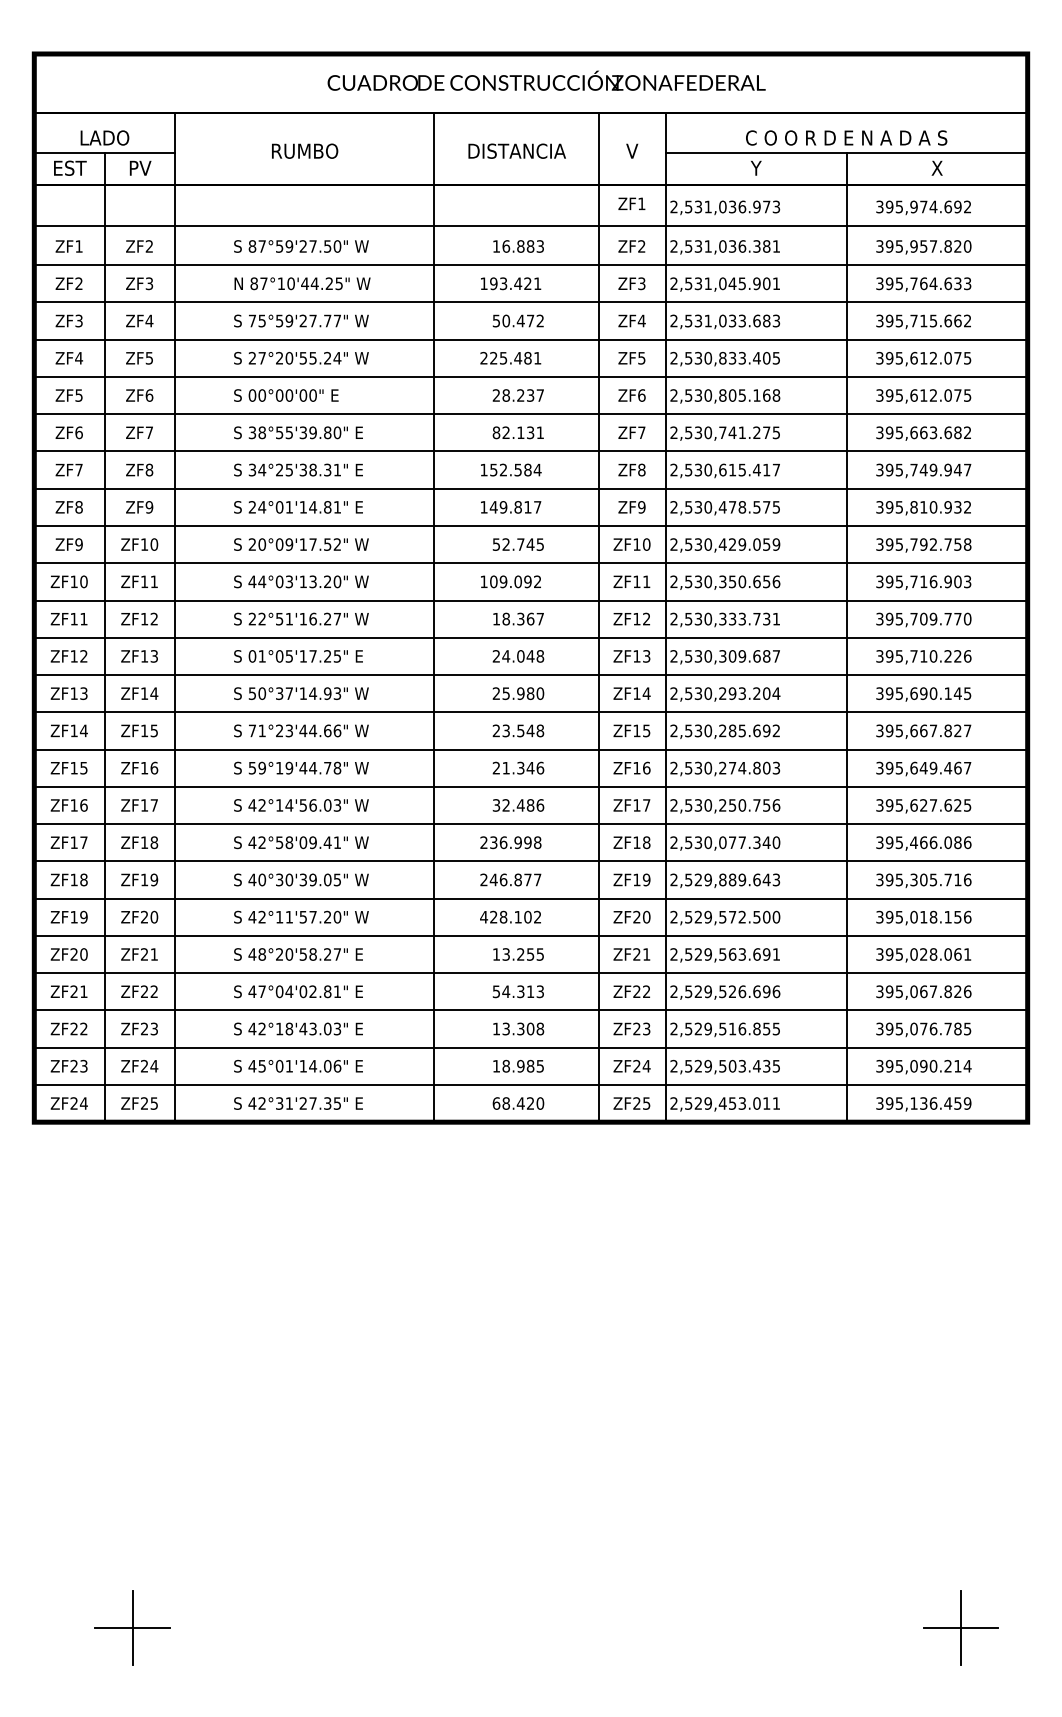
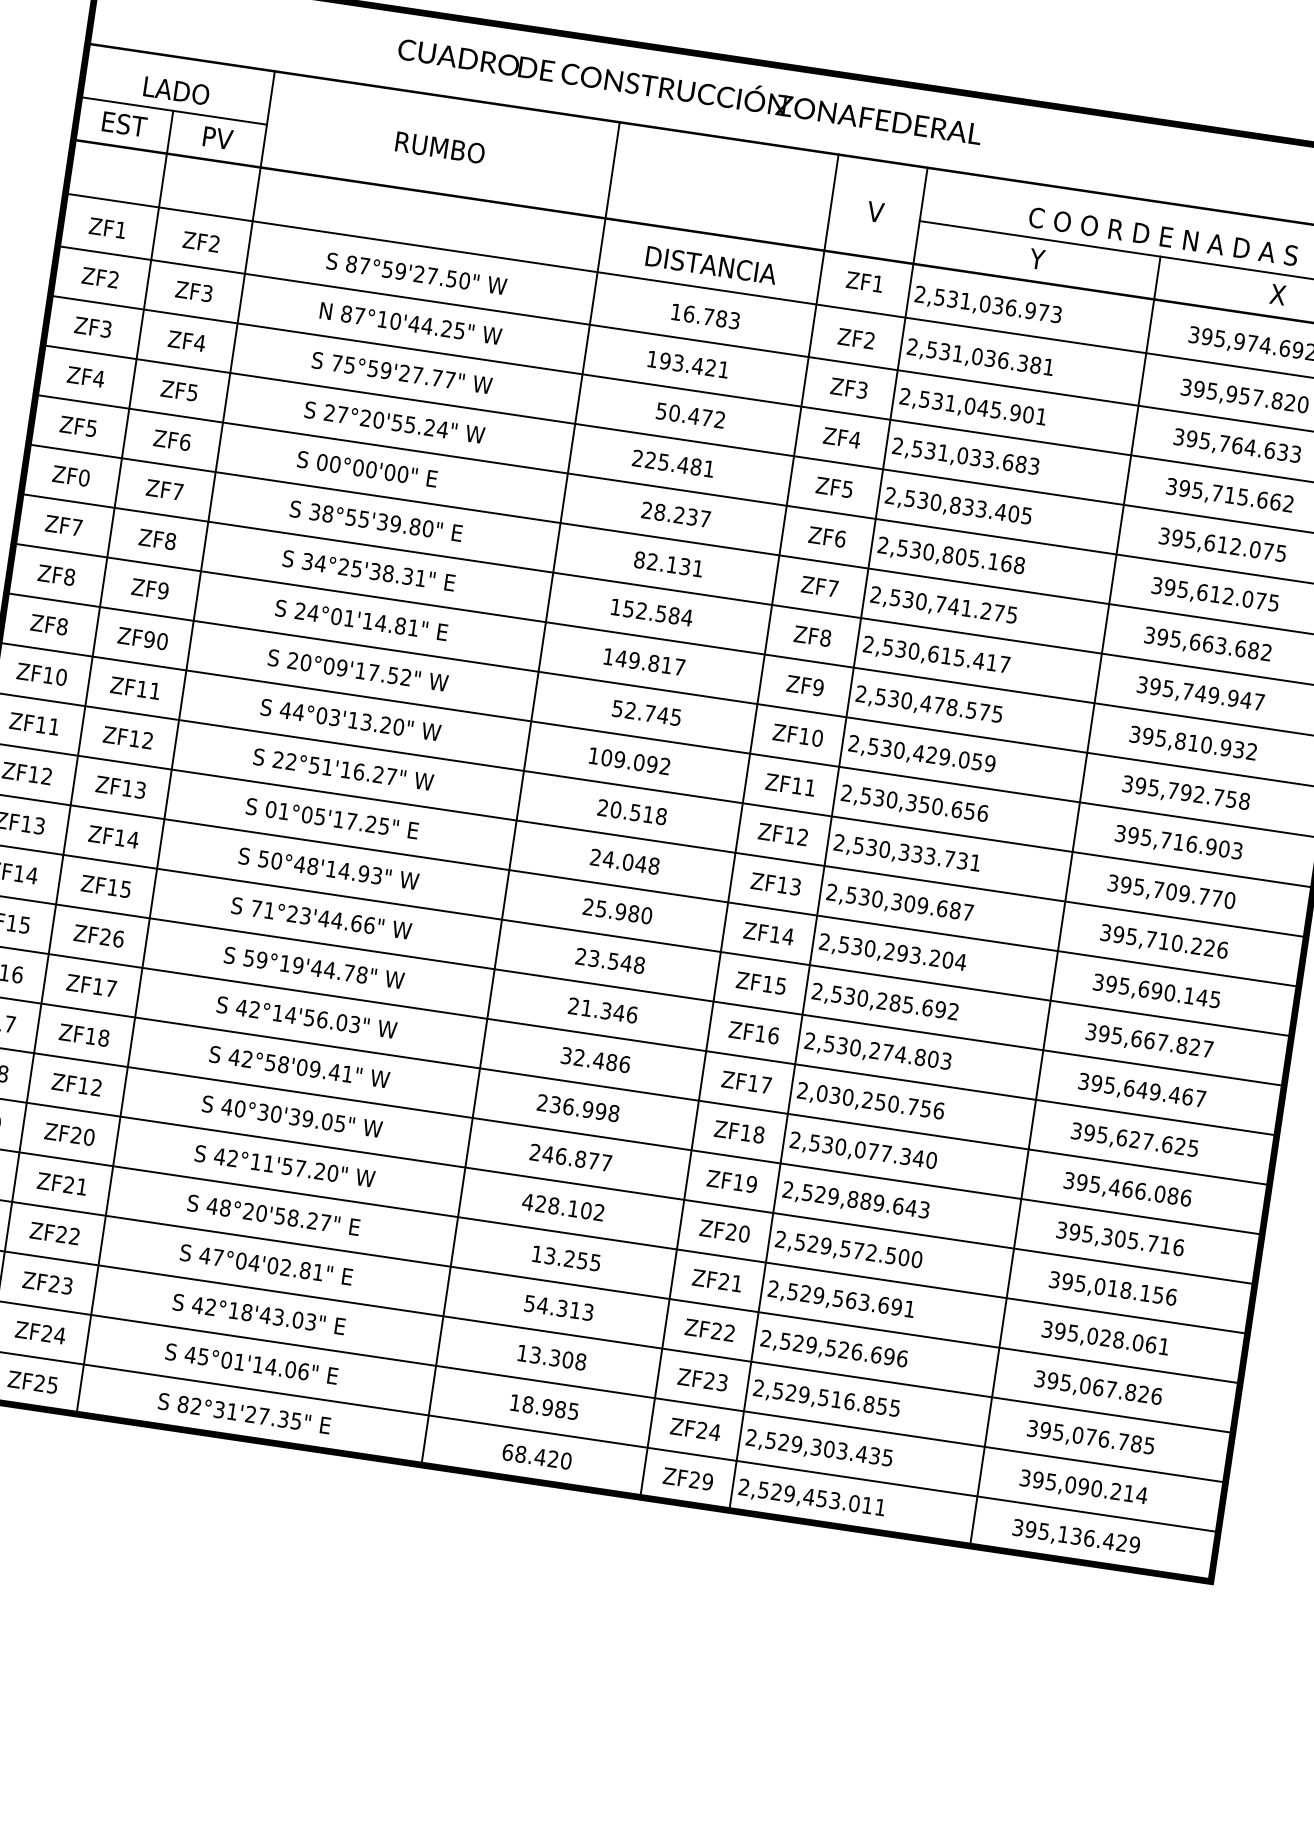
text: (546, 80) -> (690, 88), moved
text: (516, 150) -> (710, 264), moved
text: (520, 246) -> (708, 316), 16.883 -> 16.783
text: (78, 432) -> (83, 477), ZF6 -> ZF0
text: (78, 544) -> (61, 626), ZF9 -> ZF8
text: (144, 544) -> (149, 639), ZF10 -> ZF90
text: (518, 618) -> (632, 811), 18.367 -> 20.518
text: (284, 693) -> (306, 865), 50°37'14.93" -> 50°48'14.93"
text: (144, 767) -> (105, 936), ZF16 -> ZF26
text: (688, 805) -> (821, 1093), 2,530,250.756 -> 2,030,250.756
text: (154, 879) -> (96, 1087), ZF19 -> ZF12
text: (722, 1065) -> (816, 1446), 2,529,503.435 -> 2,529,303.435
text: (252, 1103) -> (183, 1404), 42°31'27.35" -> 82°31'27.35"
text: (646, 1103) -> (707, 1481), ZF25 -> ZF29
text: (957, 1103) -> (1121, 1542), 395,136.459 -> 395,136.429

